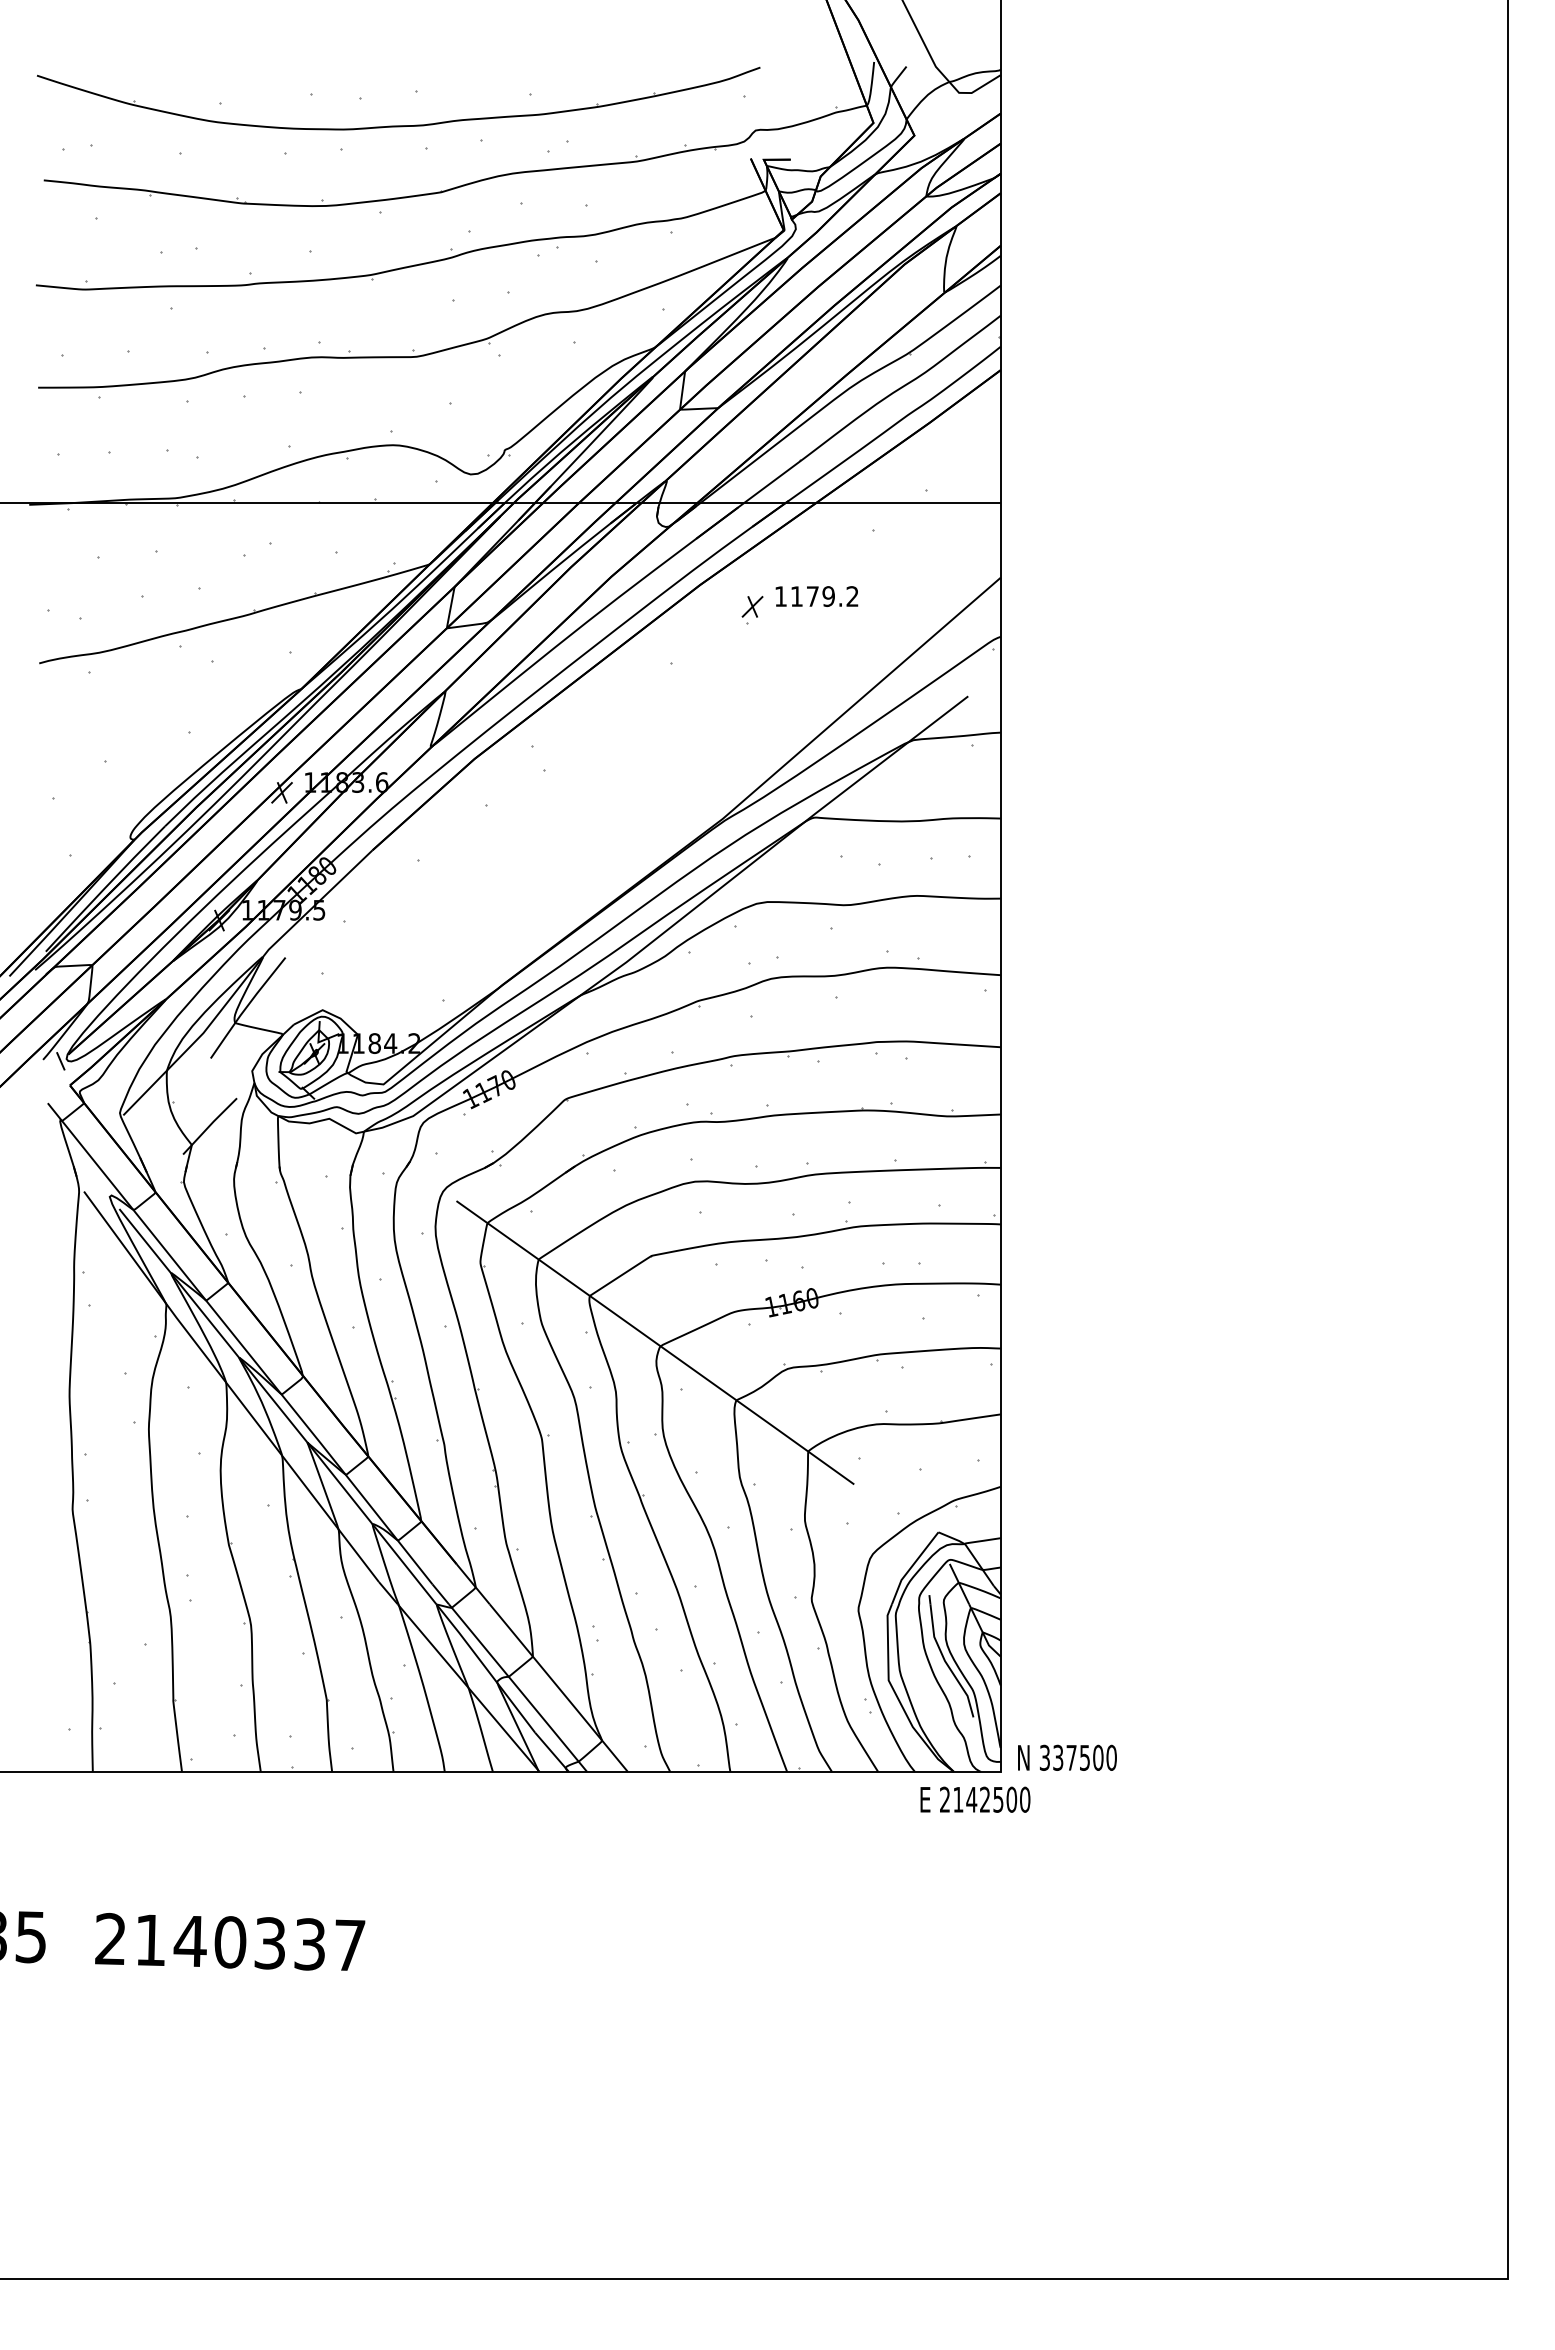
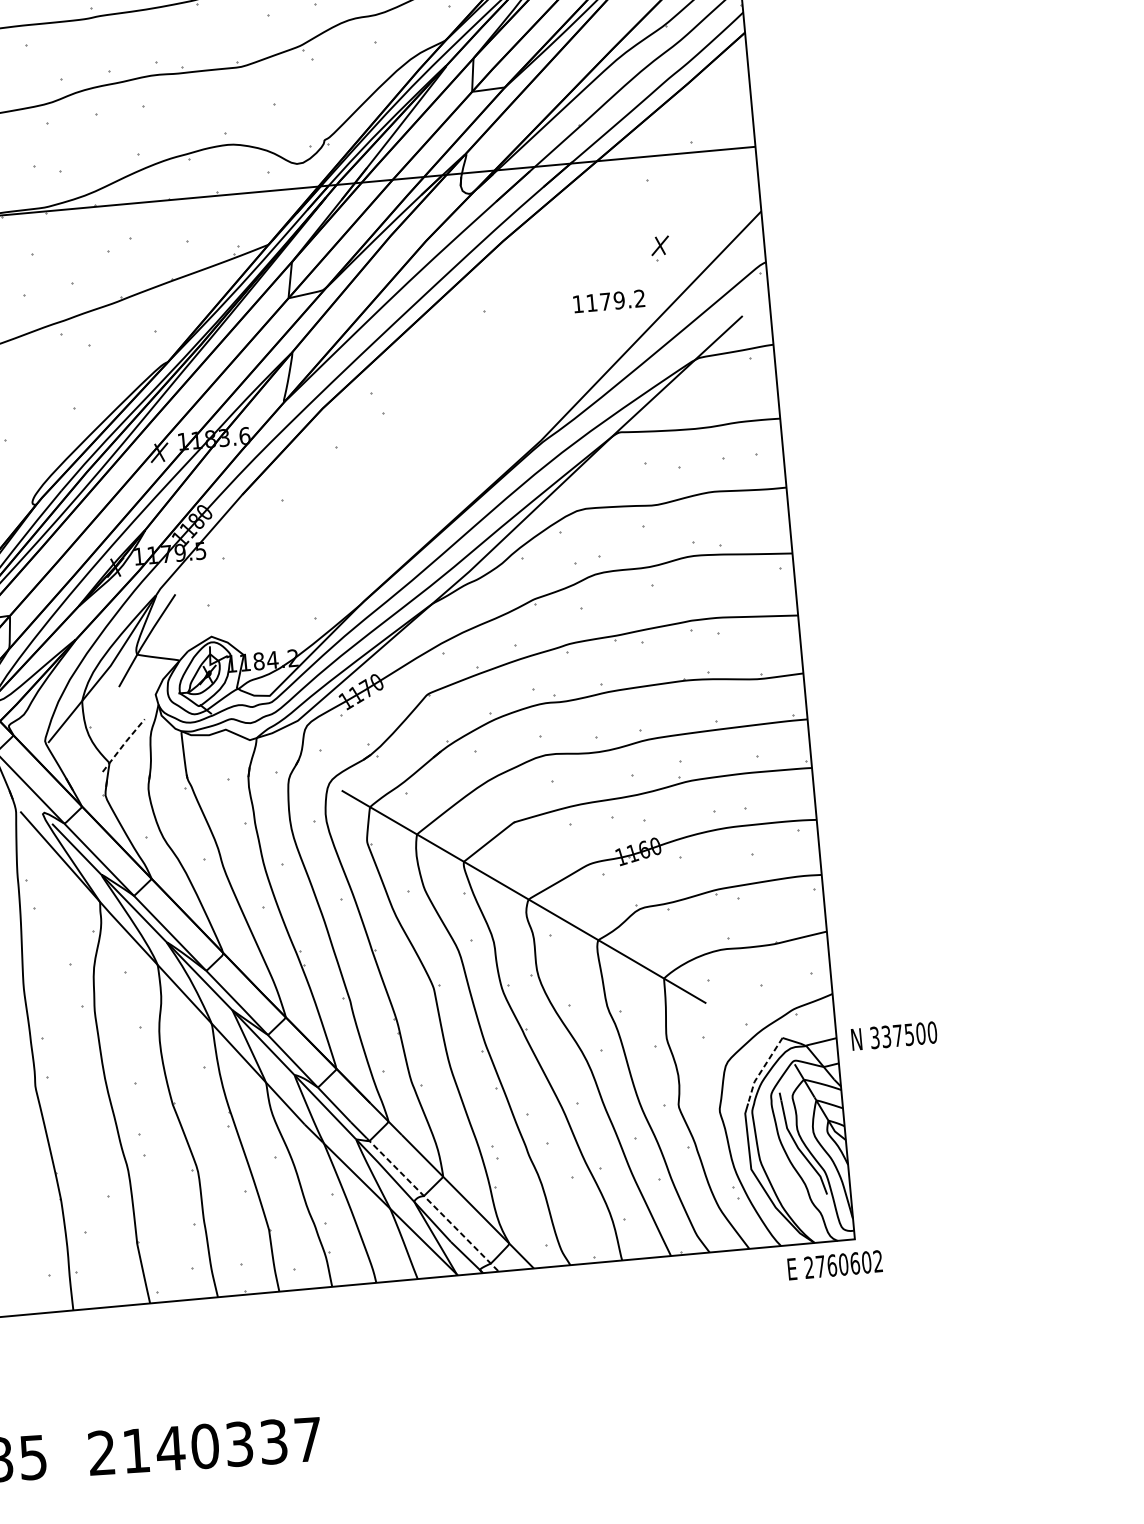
text: (816, 596) -> (608, 301), moved
part: (752, 610) -> (660, 248), moved
line: (209, 1125) -> (123, 744), solid -> dashed
line: (911, 1566) -> (762, 1069), solid -> dashed
line: (518, 1689) -> (433, 1206), solid -> dashed
text: (1067, 1757) -> (894, 1035), moved
text: (991, 1799) -> (849, 1263), 2142500 -> 2760602

